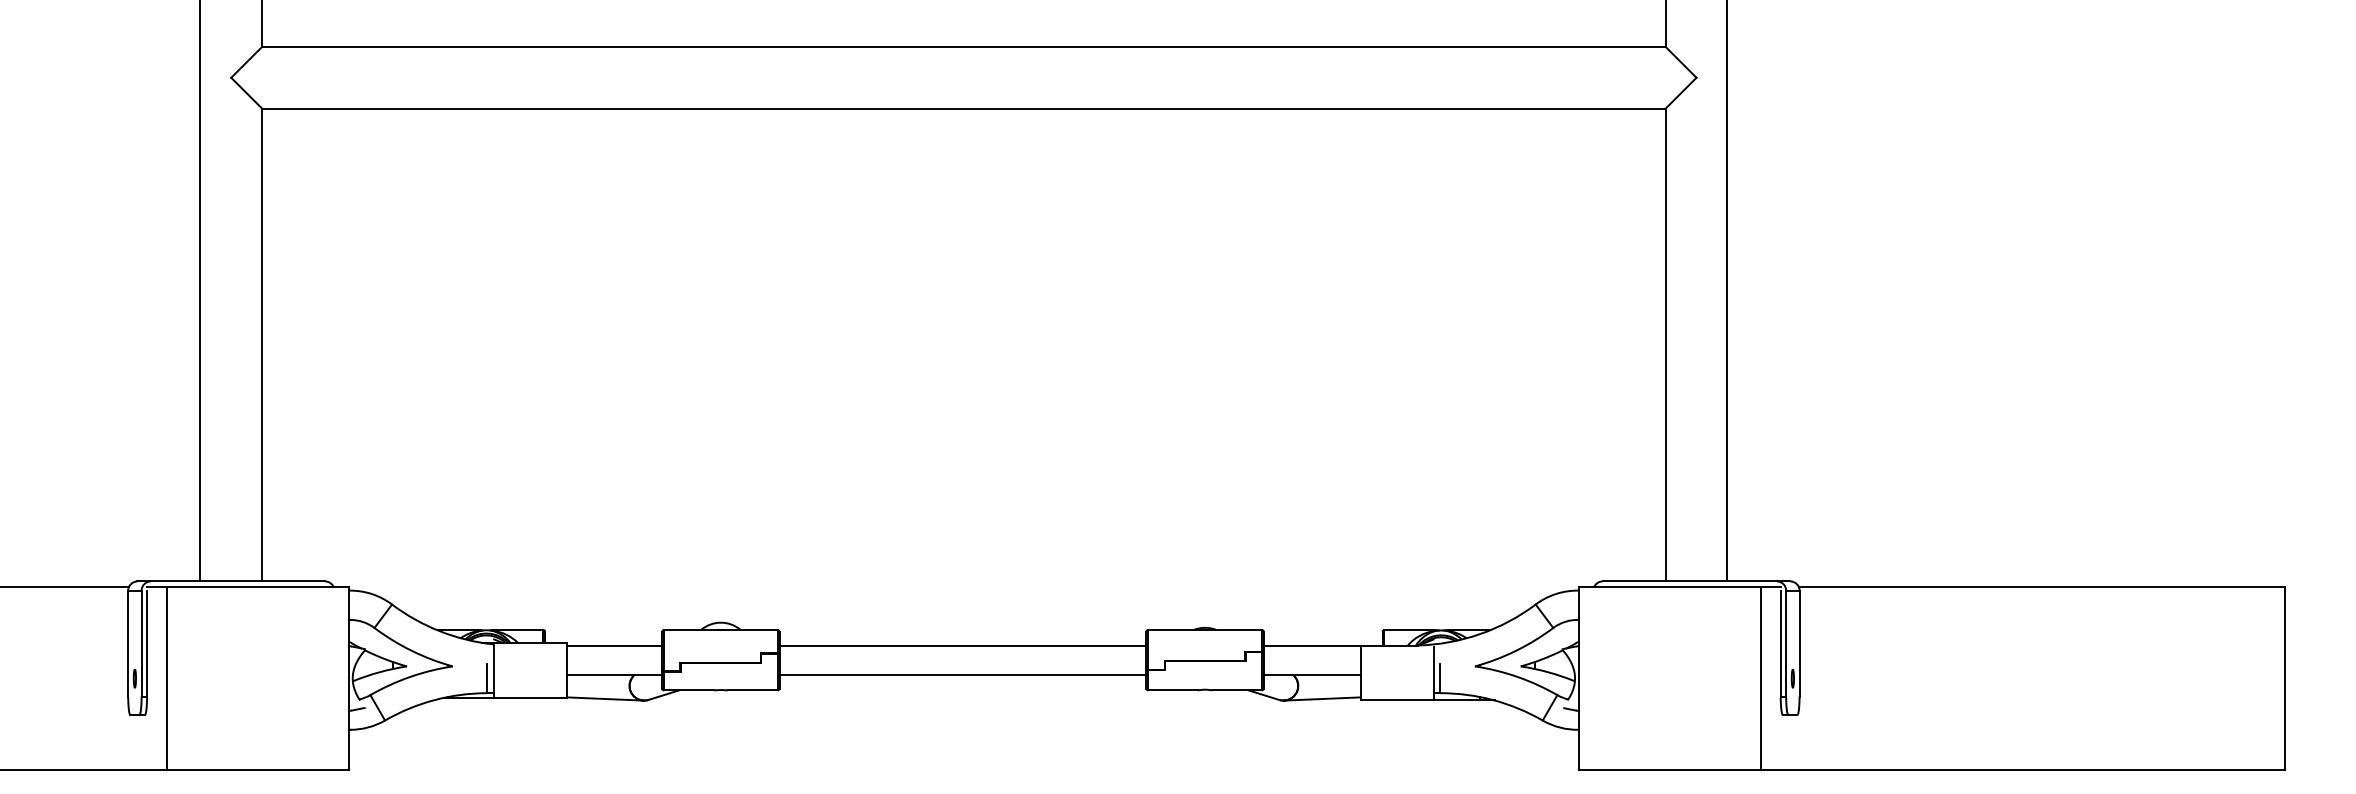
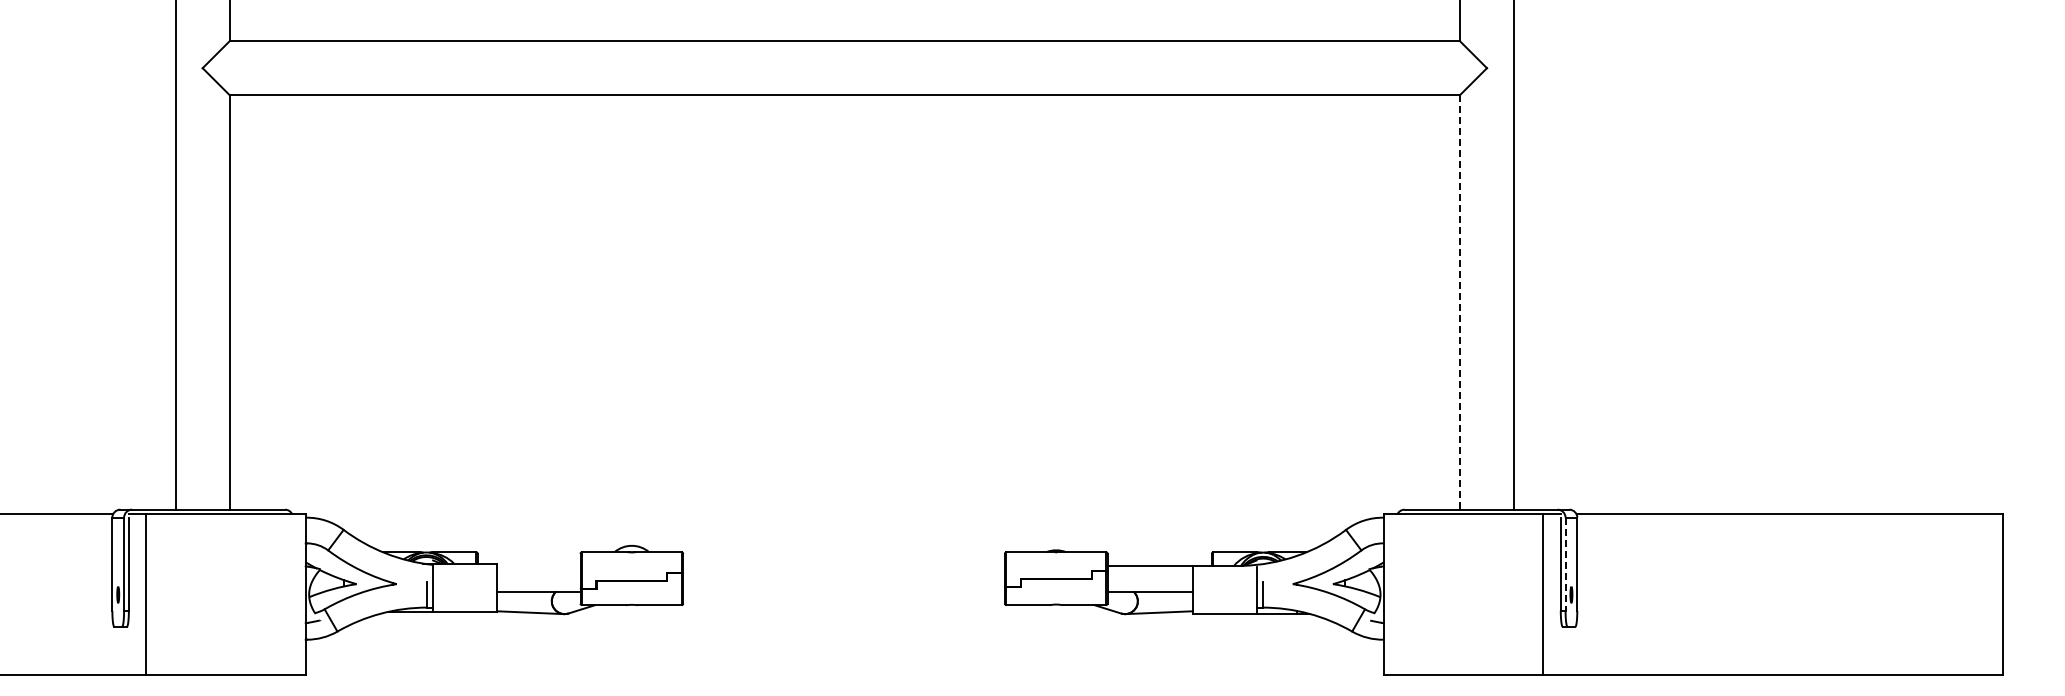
line: (1665, 345) -> (1459, 302), solid -> dashed
line: (1786, 644) -> (1565, 564), solid -> dashed
line: (614, 645) -> (538, 565), removed
line: (962, 645) -> (843, 565), removed
line: (962, 674) -> (843, 591), removed

